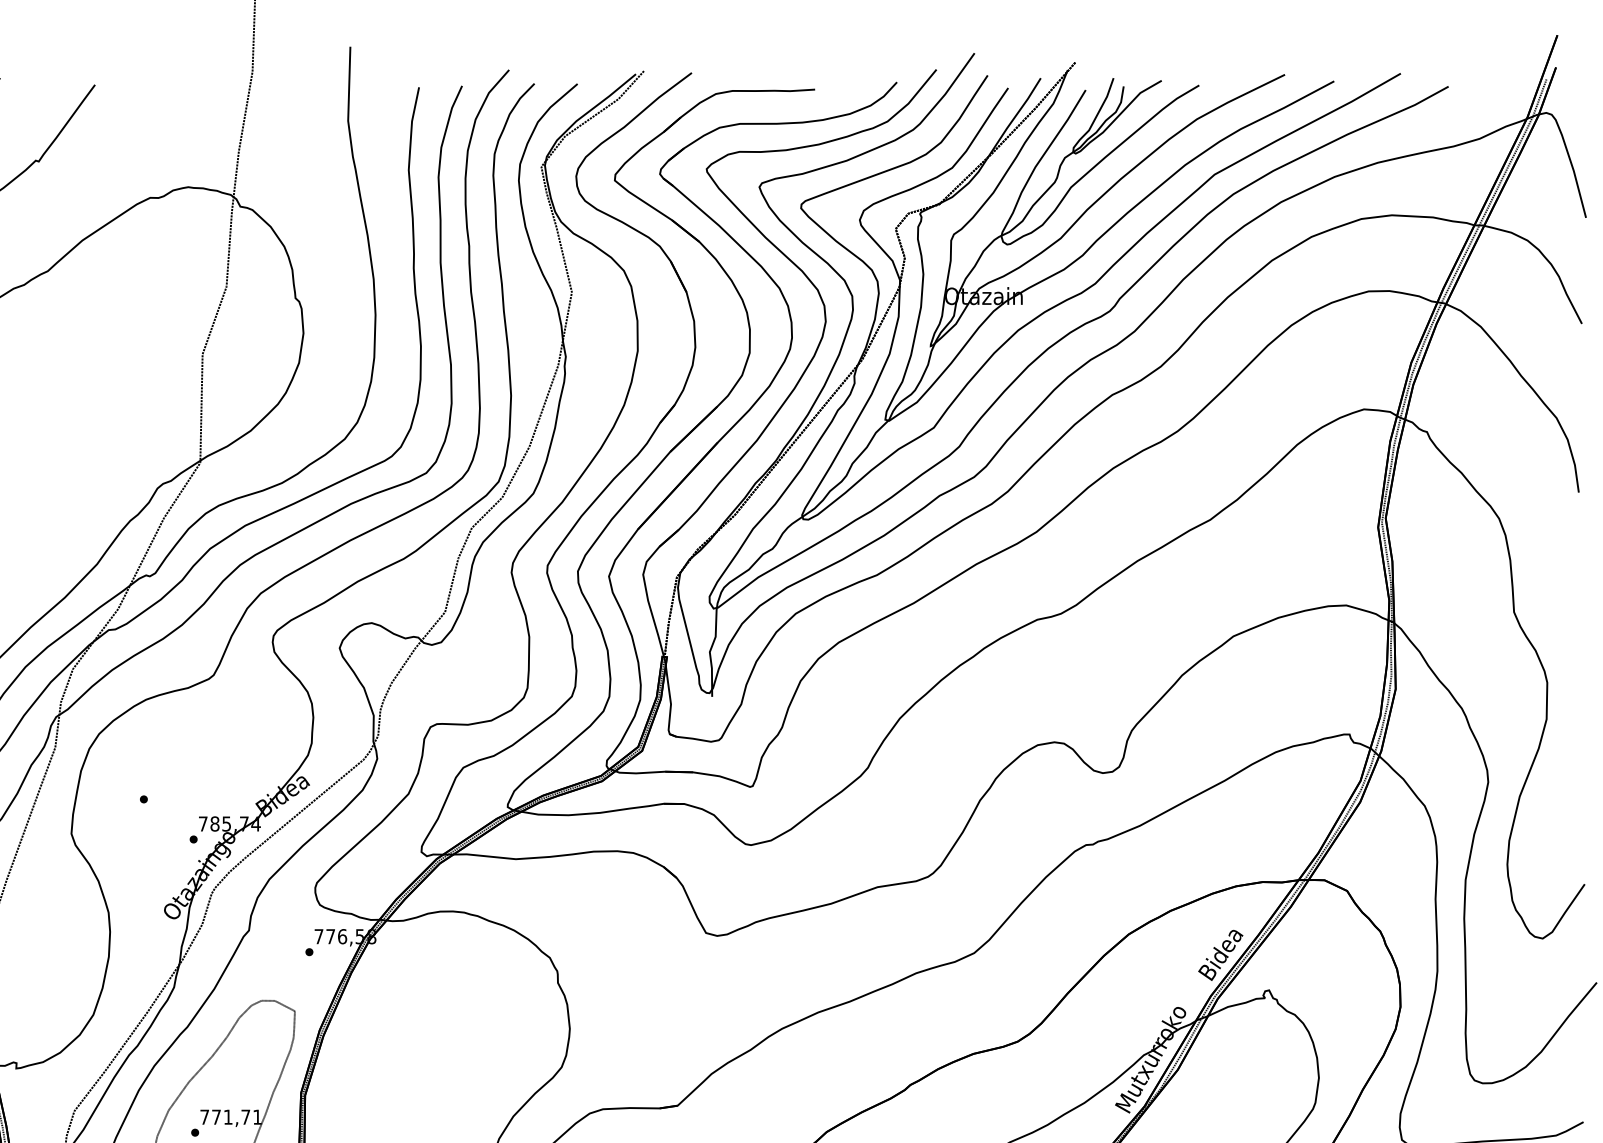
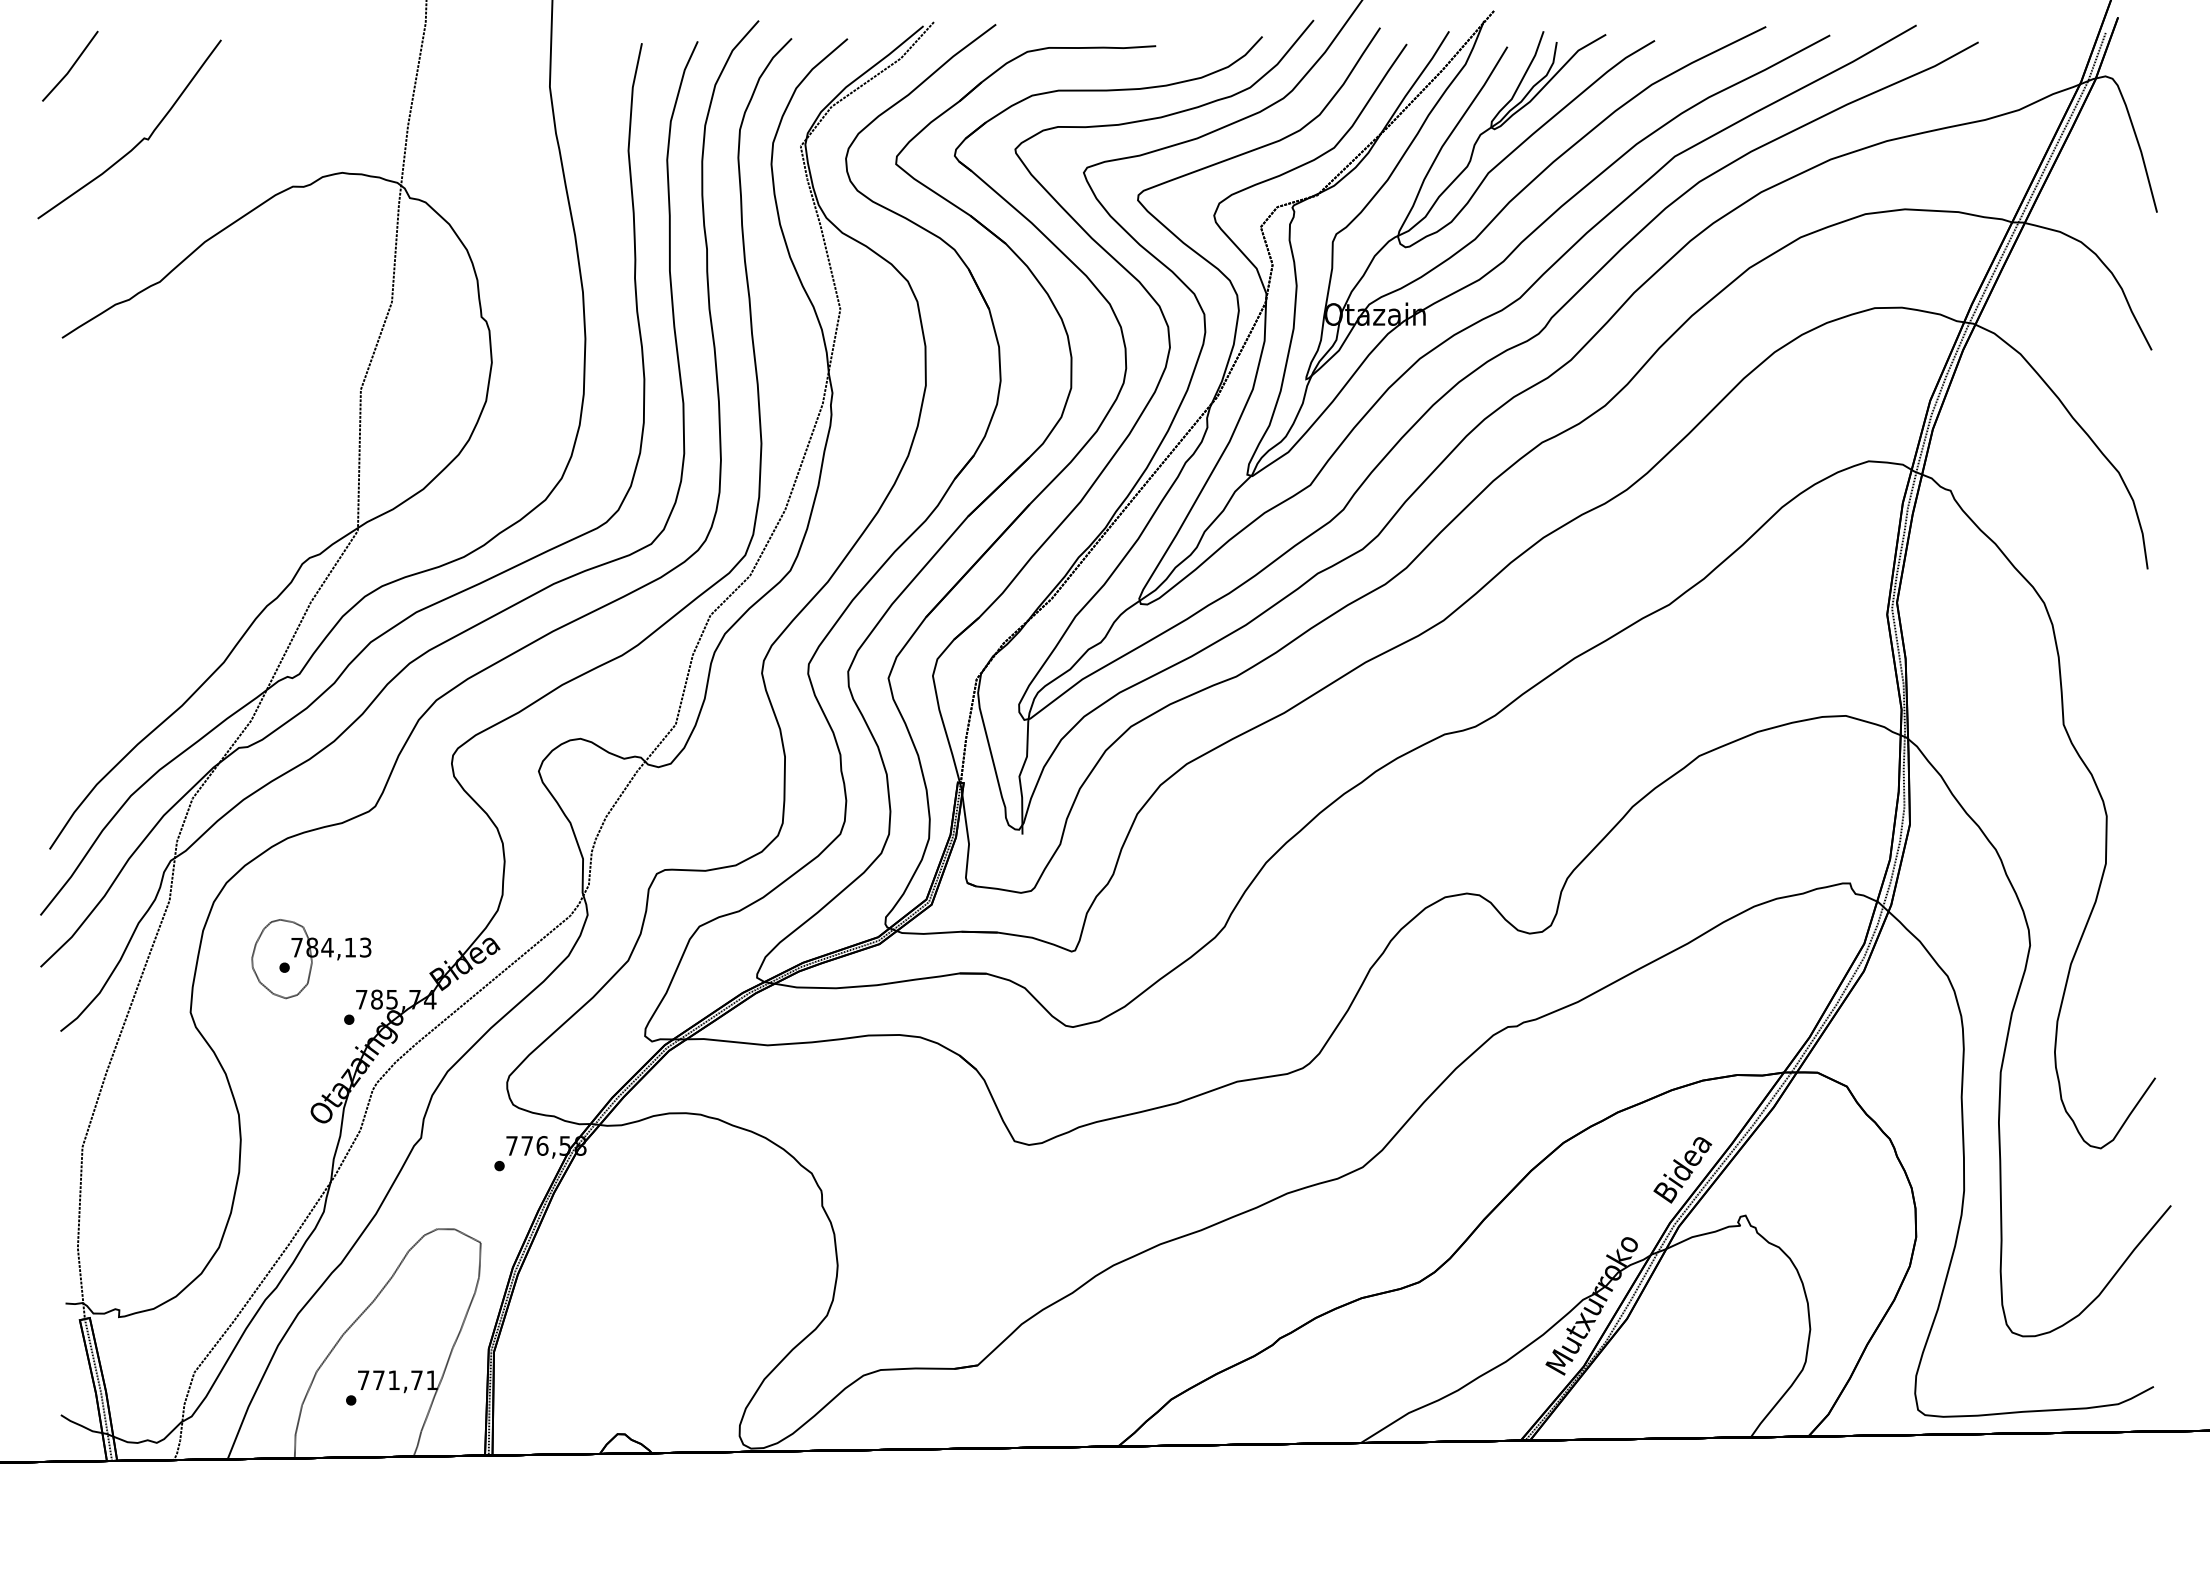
part: (164, 793) -> (311, 959), added

